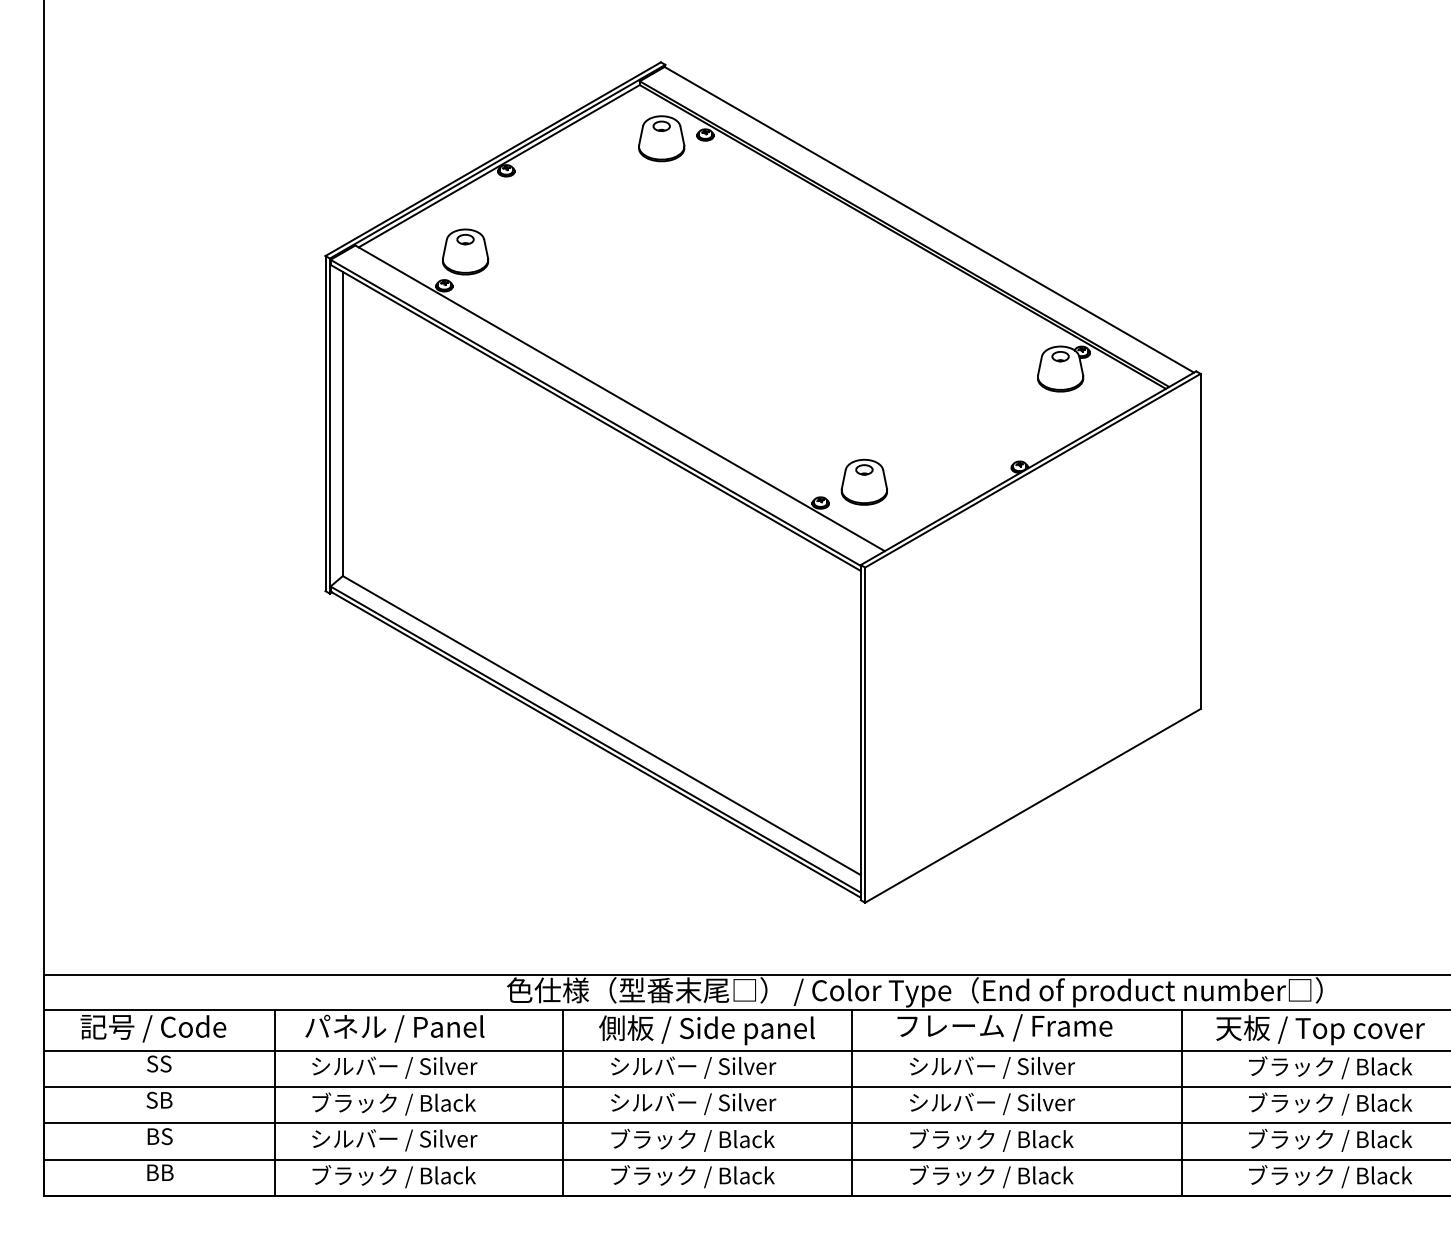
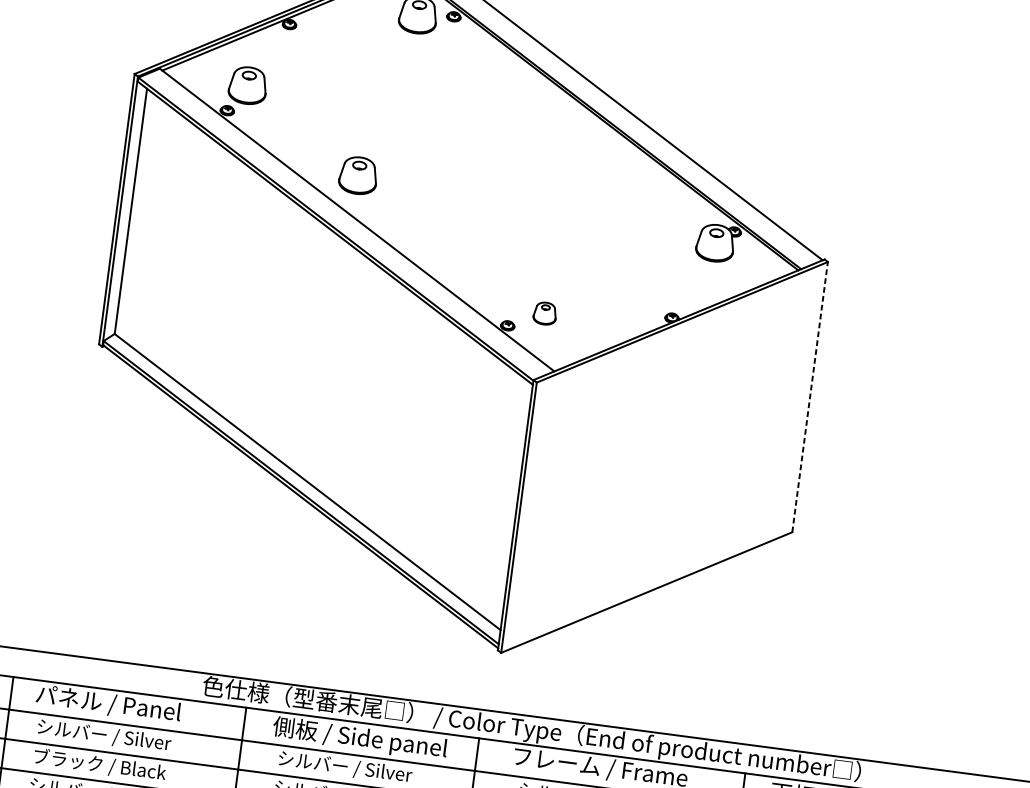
part: (614, 343) -> (358, 175), added
part: (863, 481) -> (544, 312), size x0.6
line: (1200, 541) -> (810, 397), solid -> dashed

